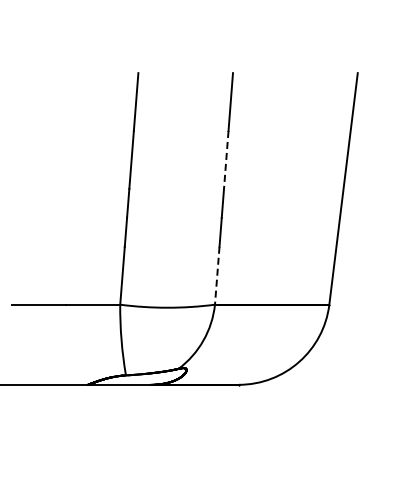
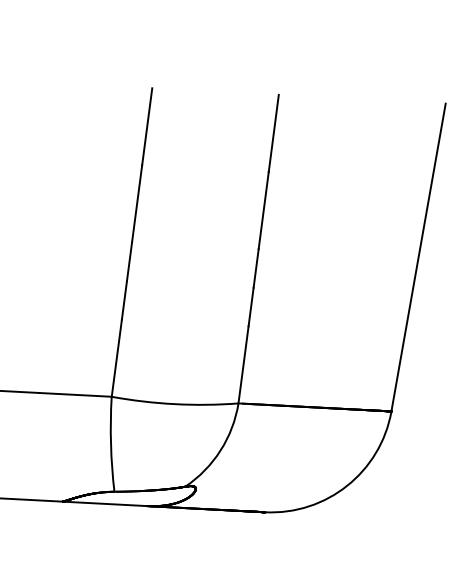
line: (226, 160) -> (263, 211), dashed -> solid
line: (217, 276) -> (243, 365), dashed -> solid

